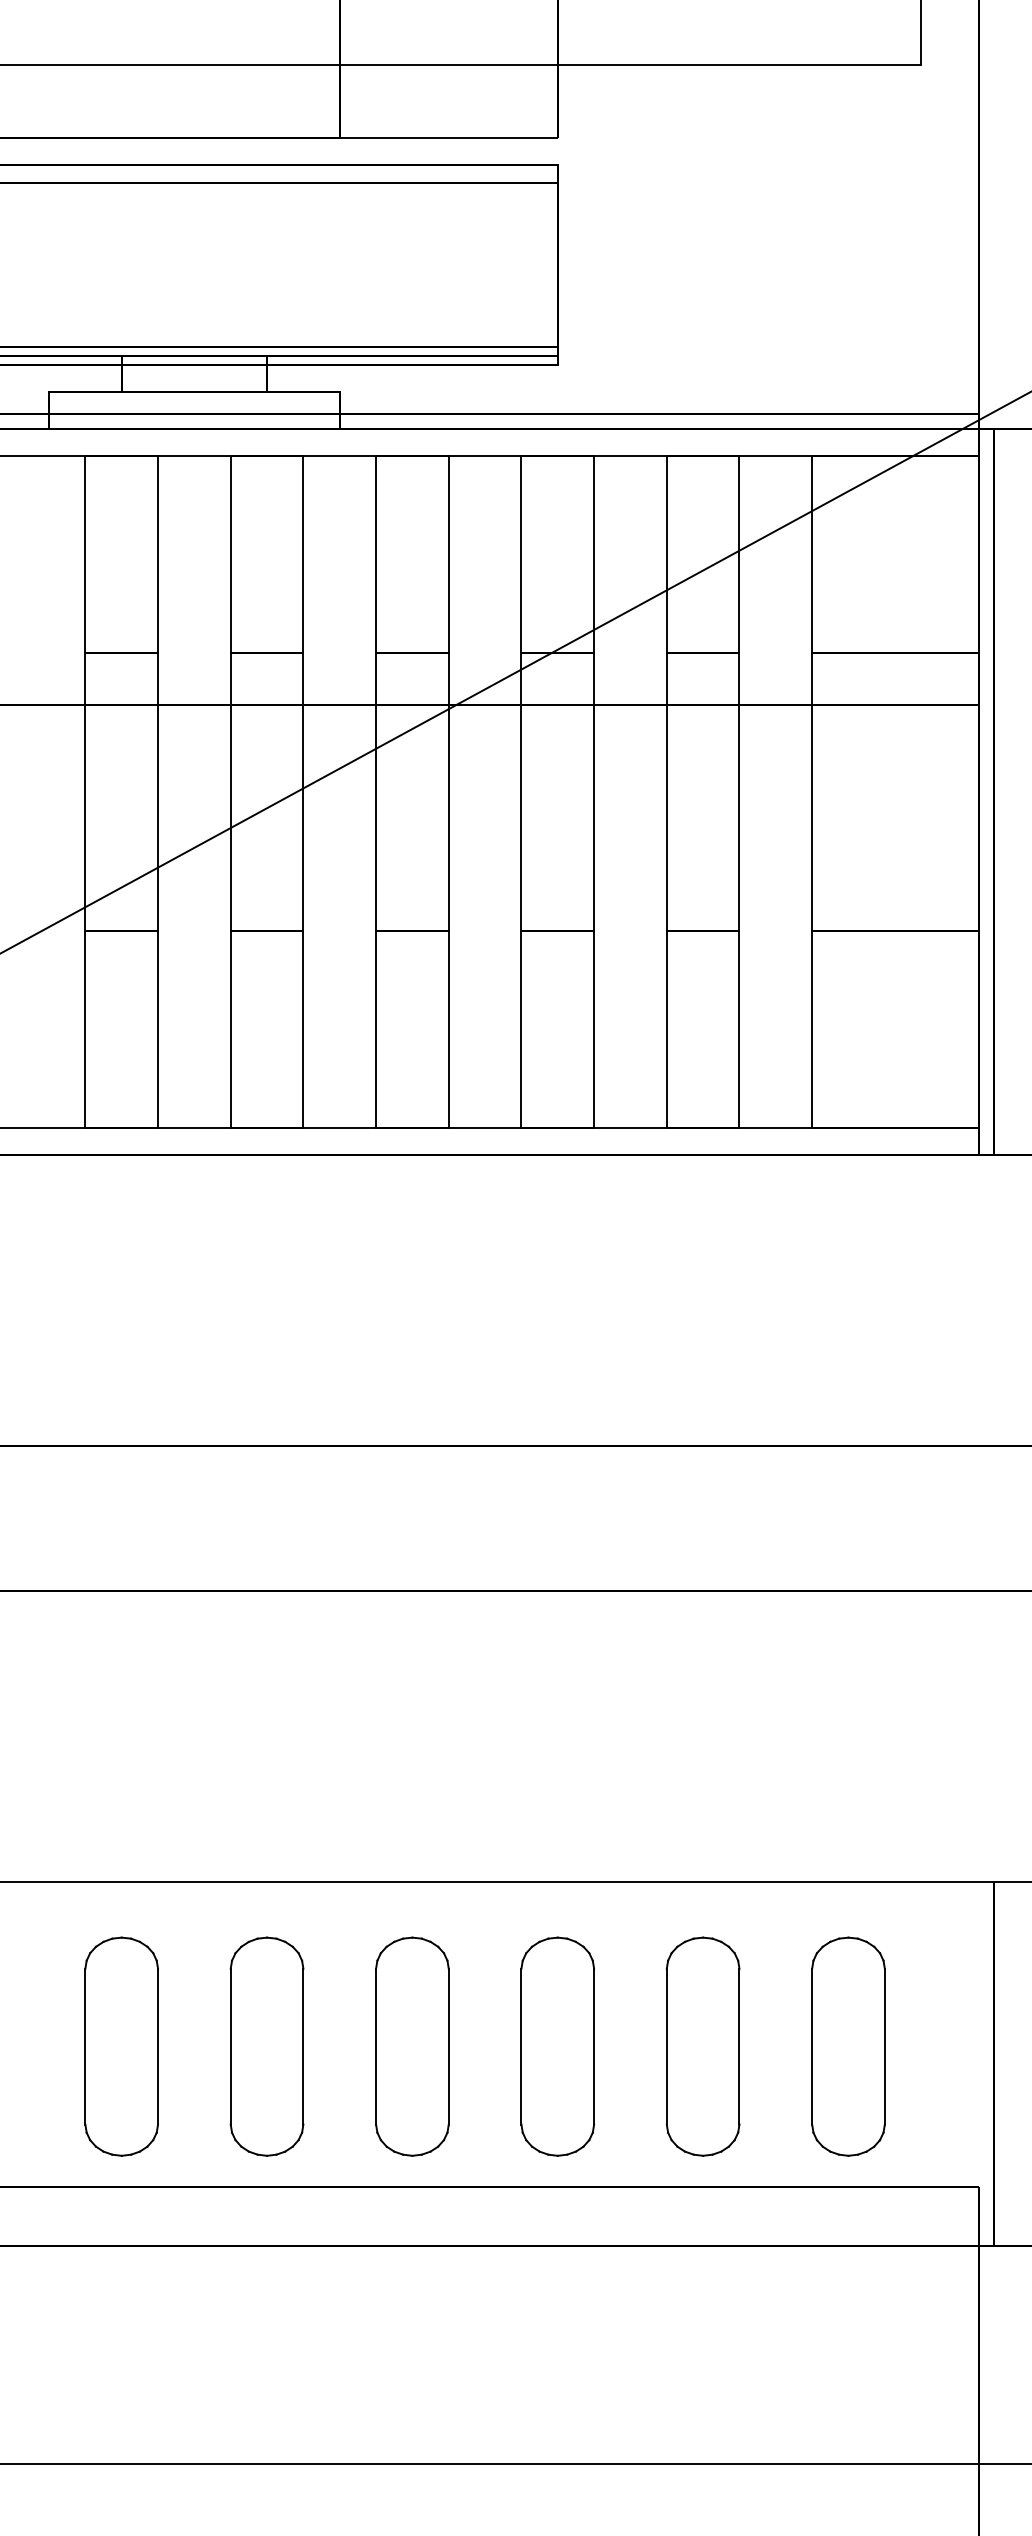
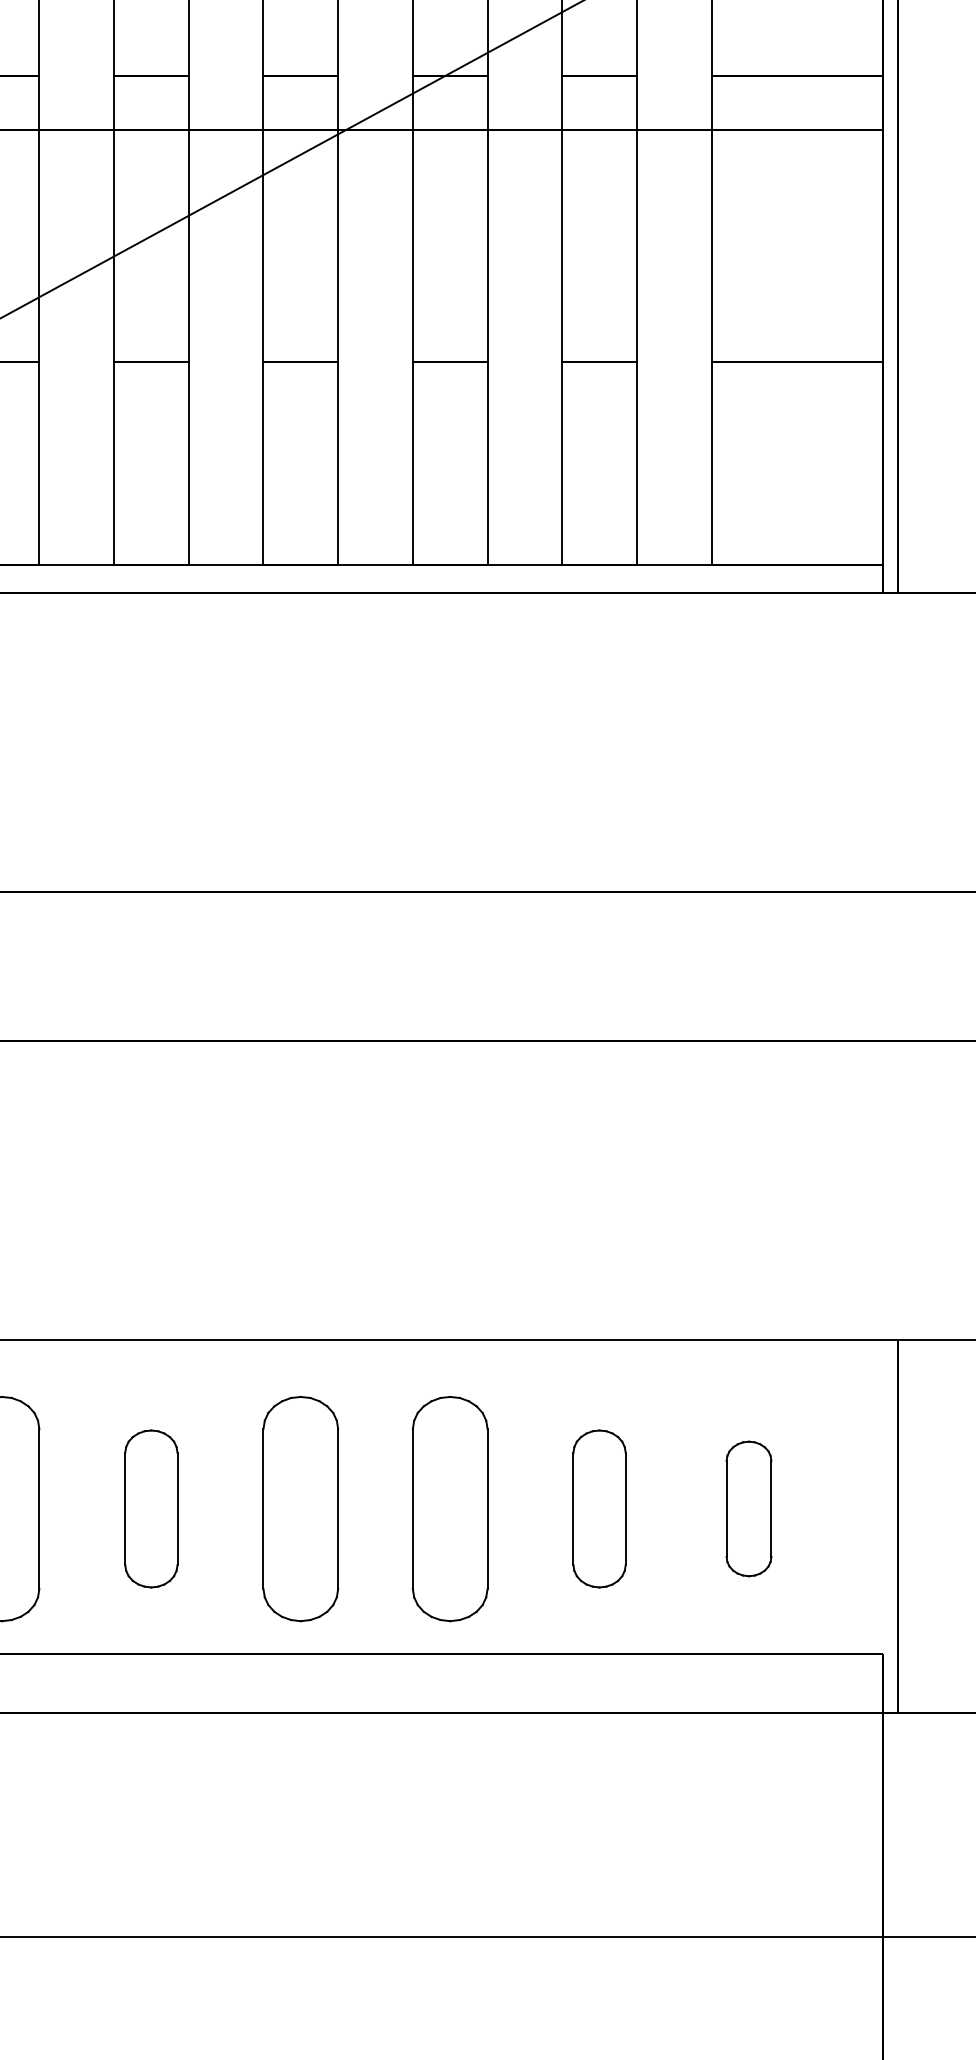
part: (266, 2046) -> (150, 1508), size x0.7
part: (702, 2046) -> (598, 1508), size x0.7
part: (848, 2046) -> (749, 1508), size x0.6

